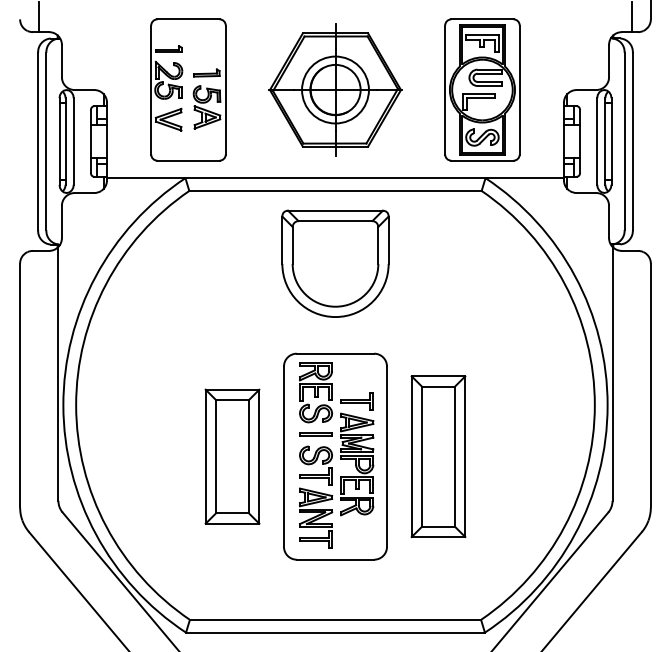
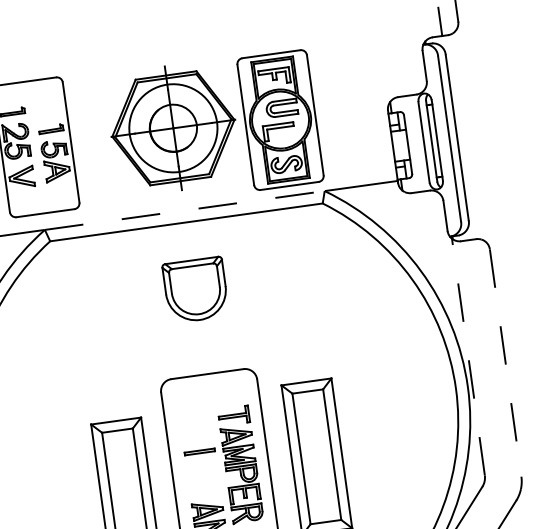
circle: (335, 89) -> (173, 127), size x1.4
part: (482, 89) -> (280, 119), moved
line: (336, 178) -> (185, 210), solid -> dashed
part: (335, 263) -> (195, 290), size x0.6
line: (612, 373) -> (468, 356), solid -> dashed
line: (650, 385) -> (505, 363), solid -> dashed
part: (315, 392) -> (193, 412), removed
part: (315, 465) -> (203, 480), removed

